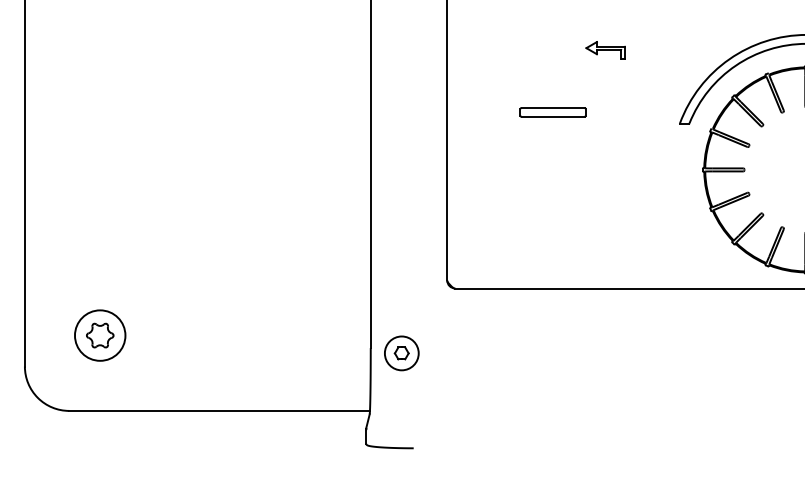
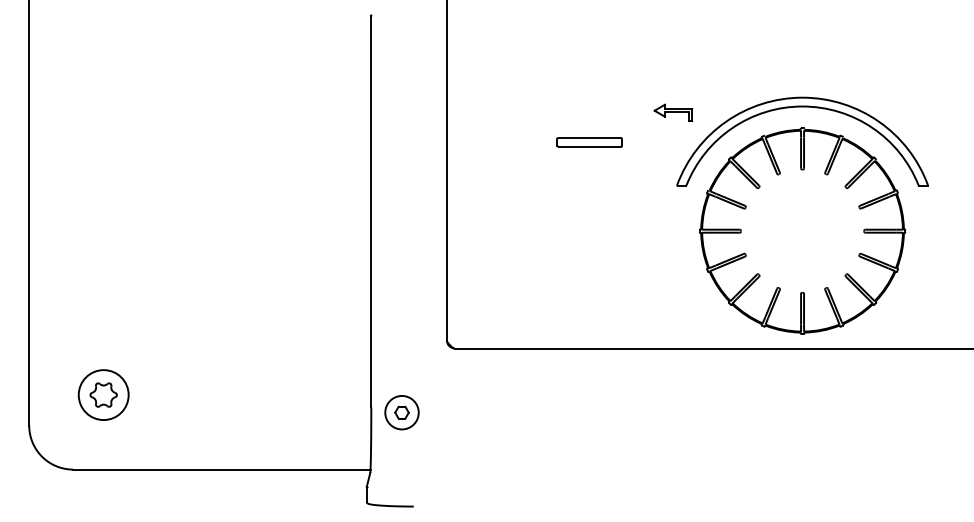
part: (605, 49) -> (673, 112), moved
part: (552, 112) -> (589, 142), moved

